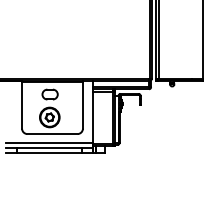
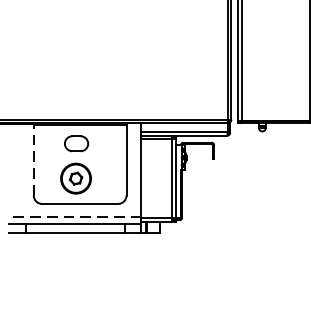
line: (22, 104) -> (34, 158), solid -> dashed
line: (48, 142) -> (74, 216), solid -> dashed

